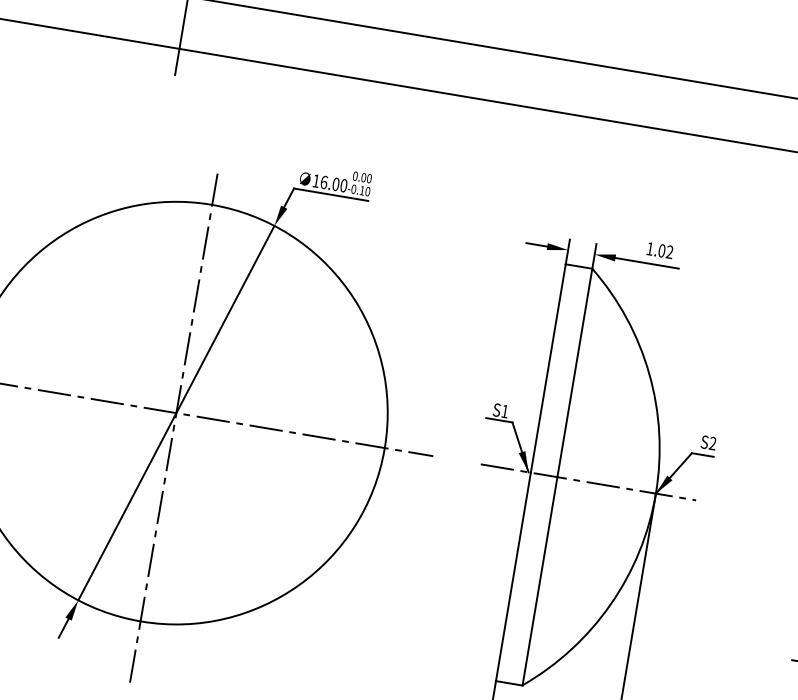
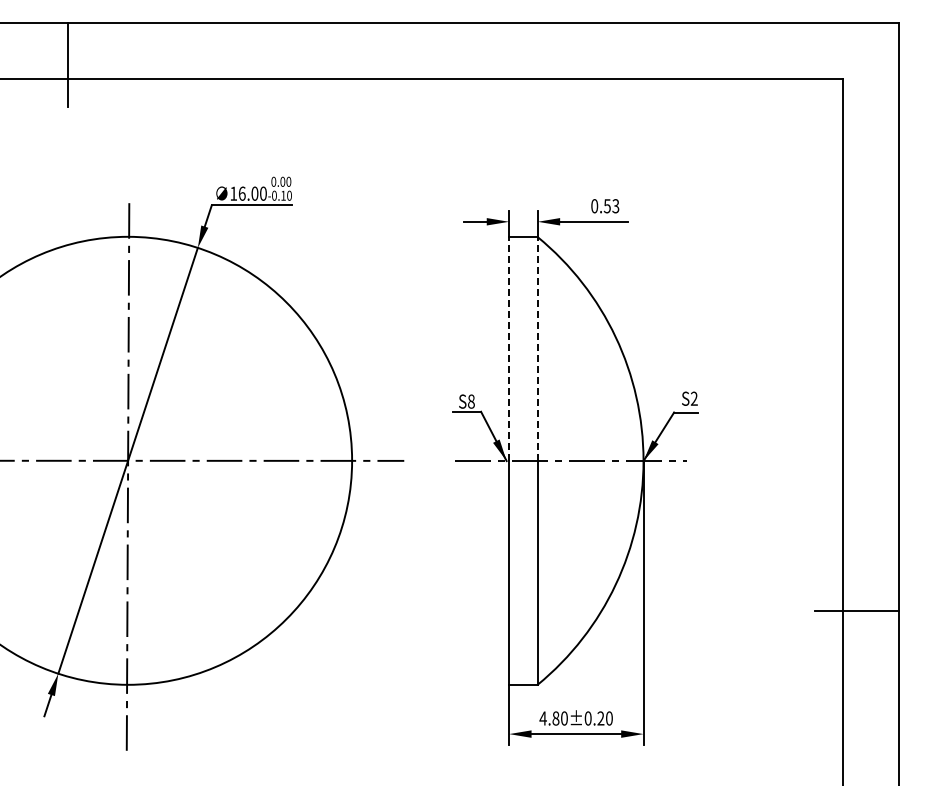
text: (660, 250) -> (605, 206), 1.02 -> 0.53
line: (548, 368) -> (509, 349), solid -> dashed
line: (574, 373) -> (537, 349), solid -> dashed
text: (505, 411) -> (471, 401), S1 -> S8

